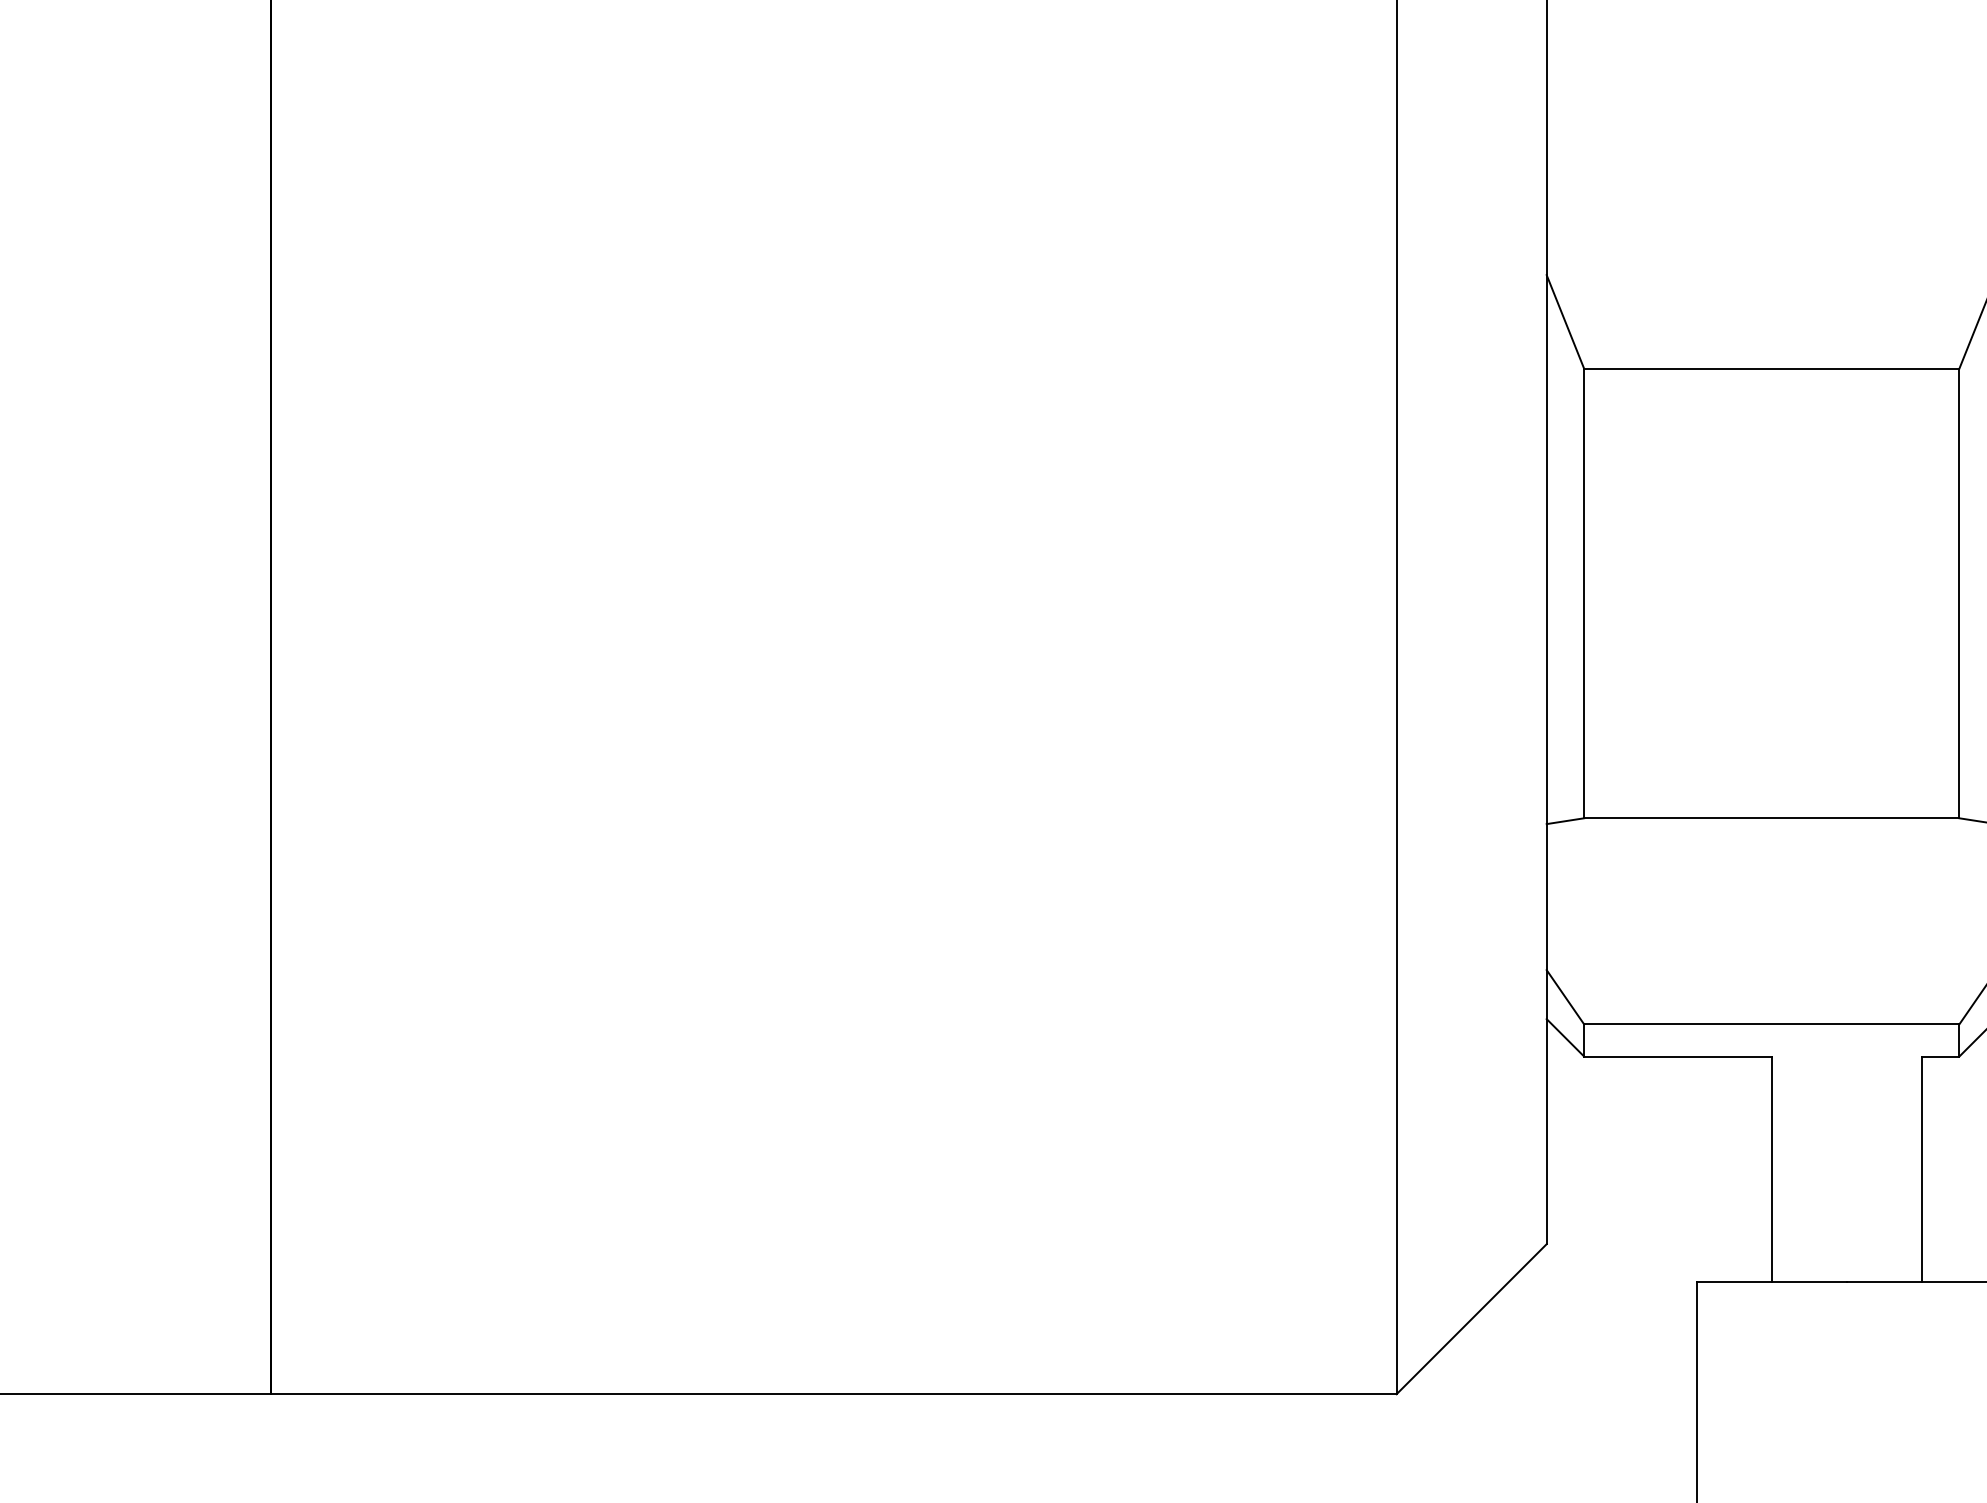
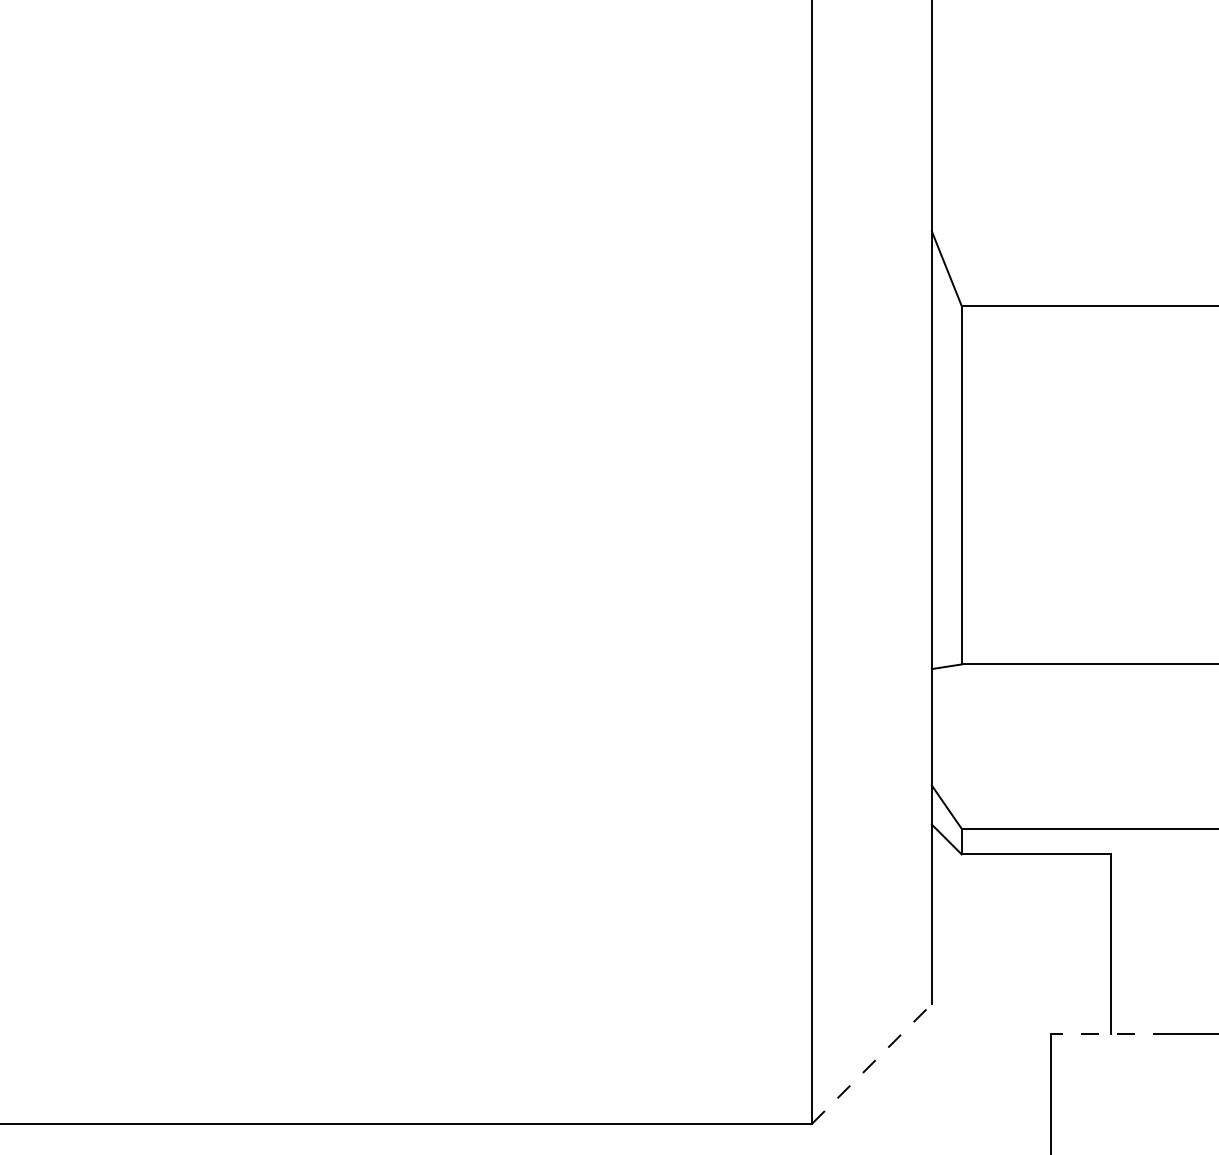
line: (1771, 1281) -> (1111, 1033), solid -> dashed
line: (1472, 1318) -> (872, 1063), solid -> dashed

